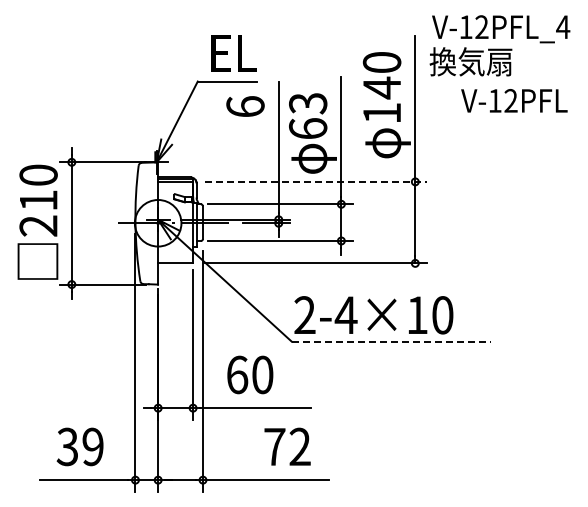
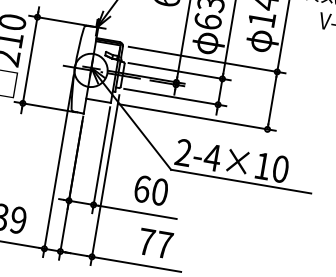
line: (316, 181) -> (207, 59), dashed -> solid
line: (391, 341) -> (241, 181), dashed -> solid
text: (250, 374) -> (151, 190), moved
text: (299, 446) -> (164, 244), 72 -> 77

